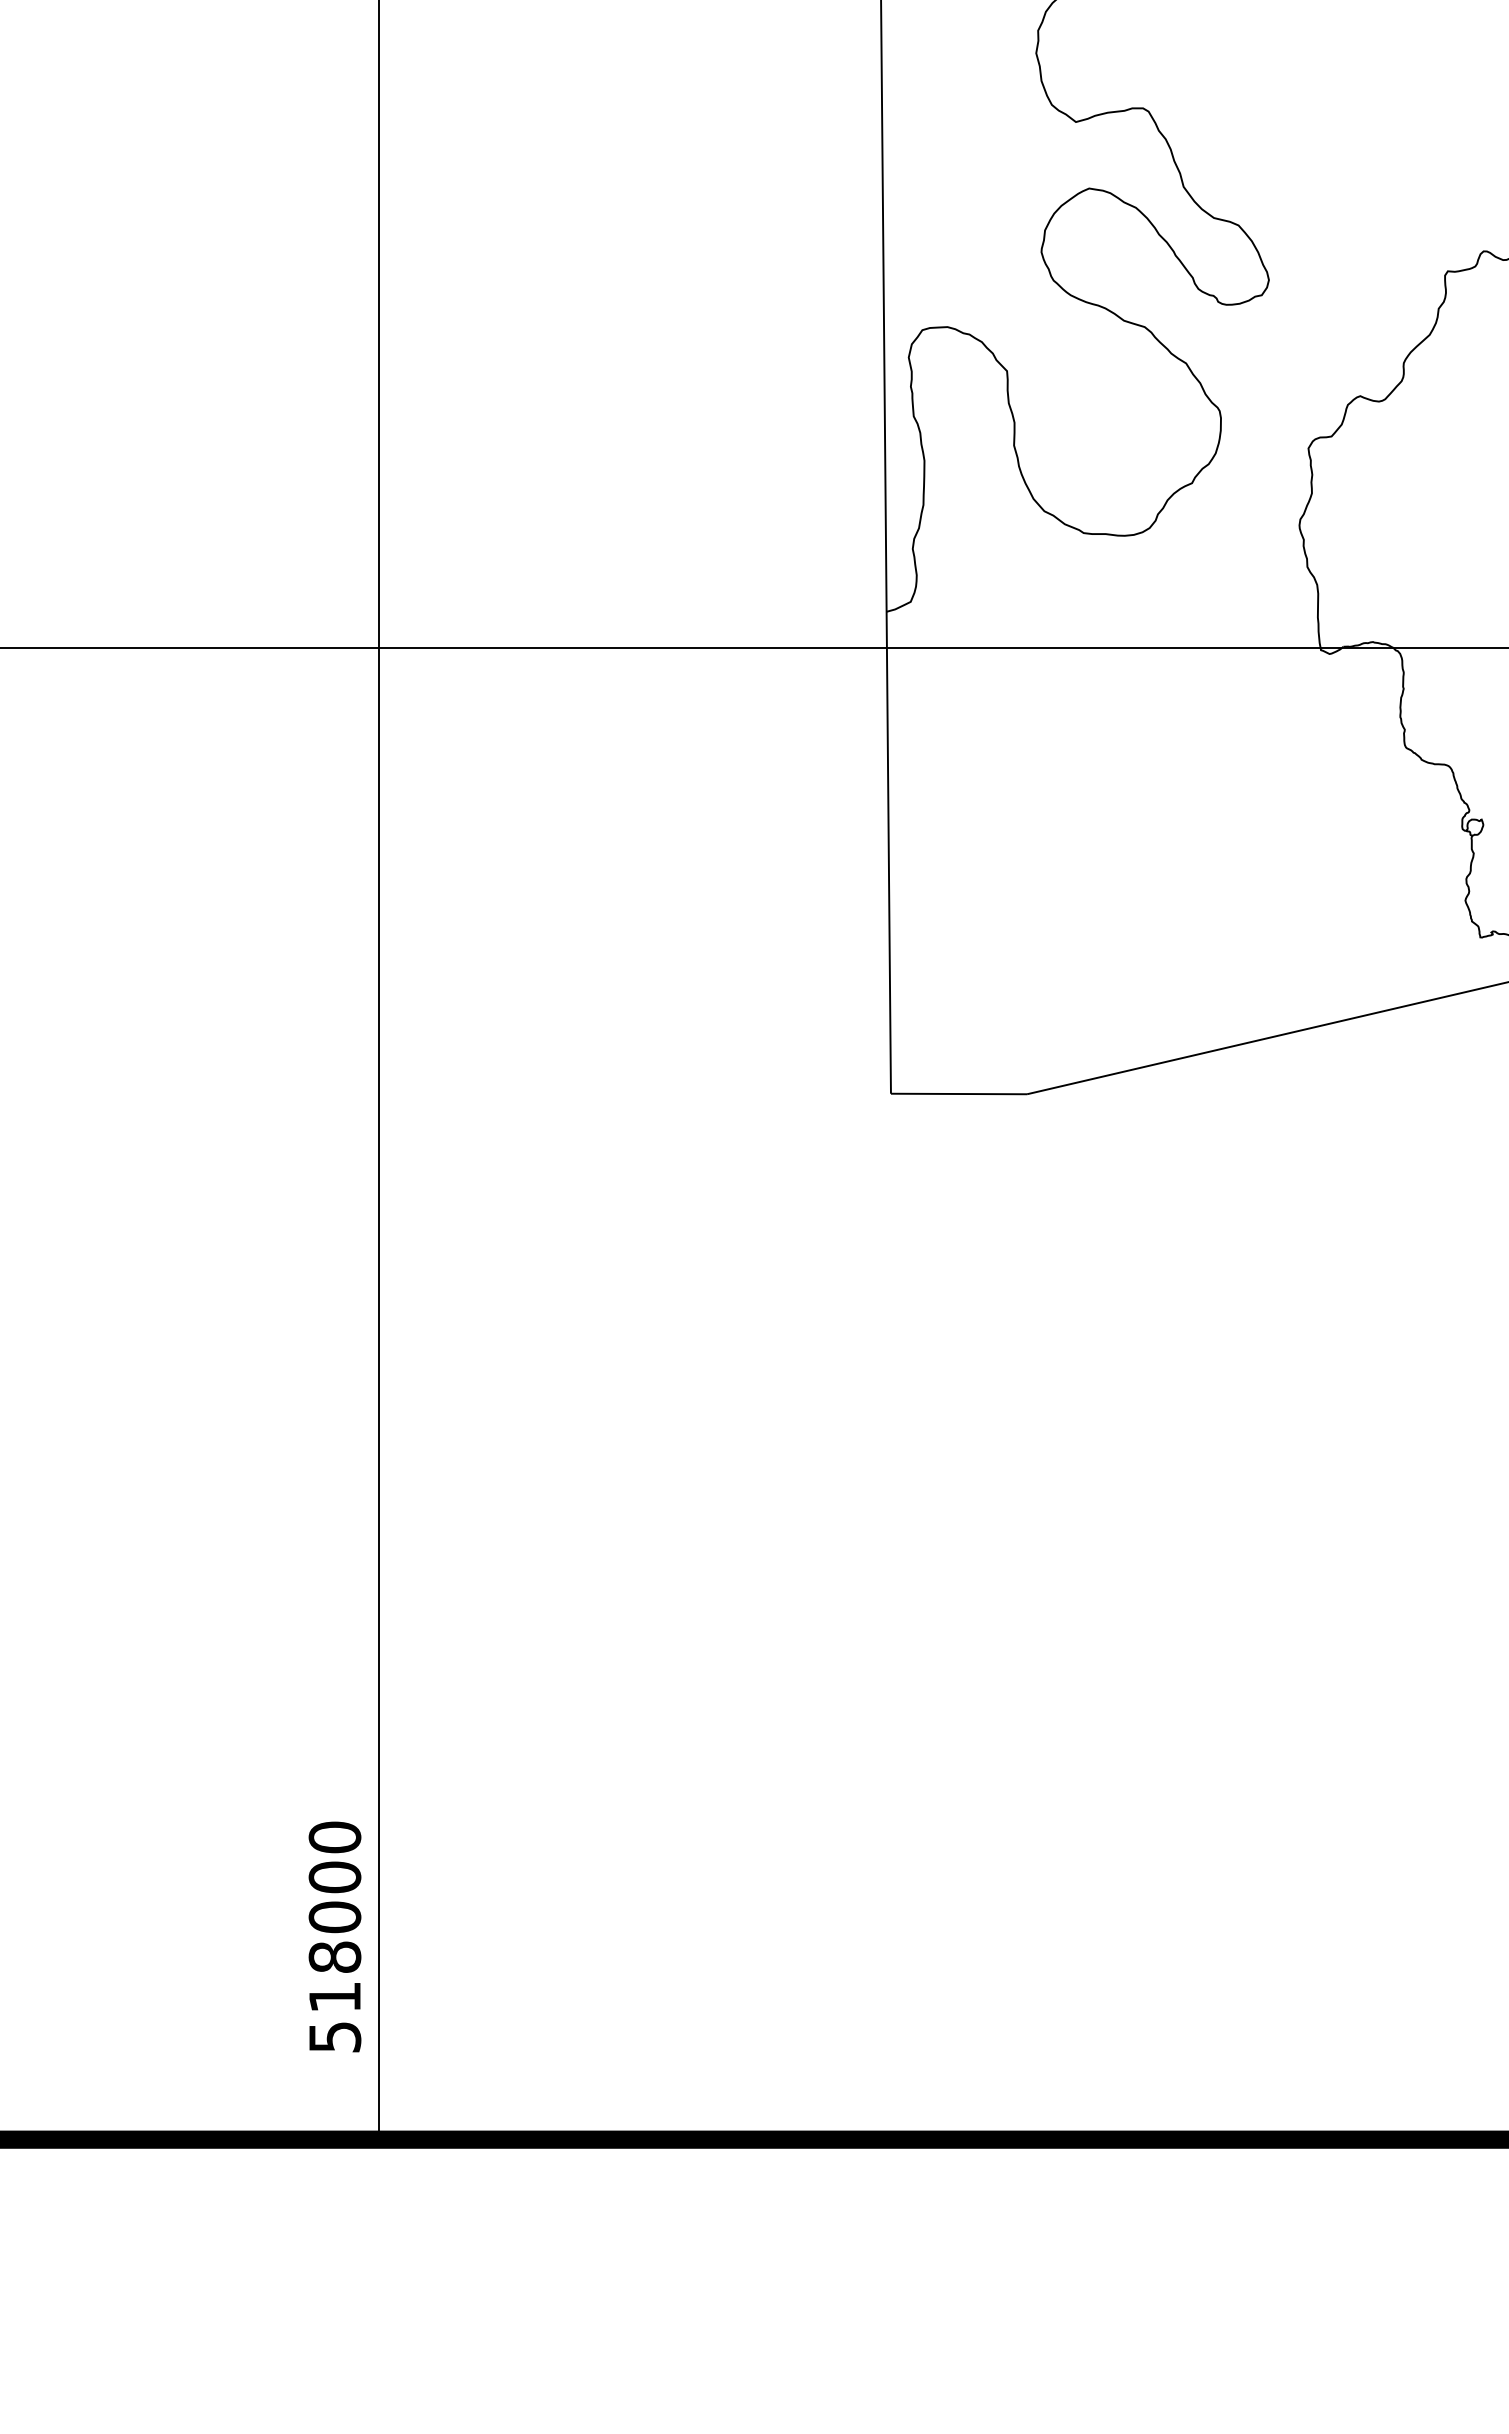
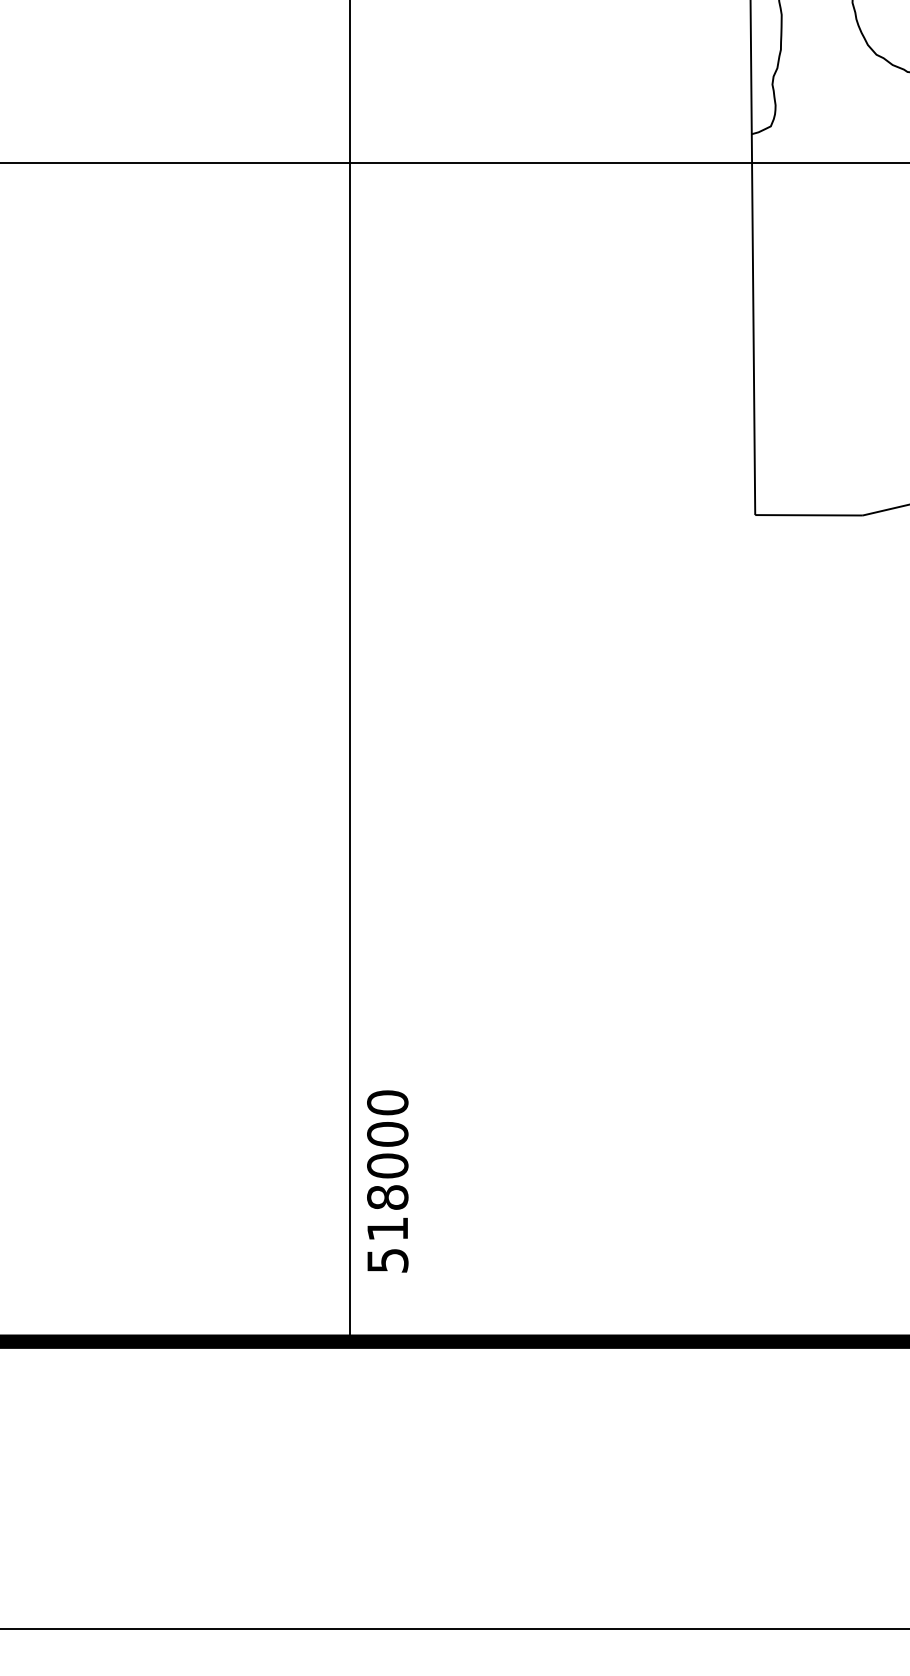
text: (334, 1936) -> (387, 1181), moved

